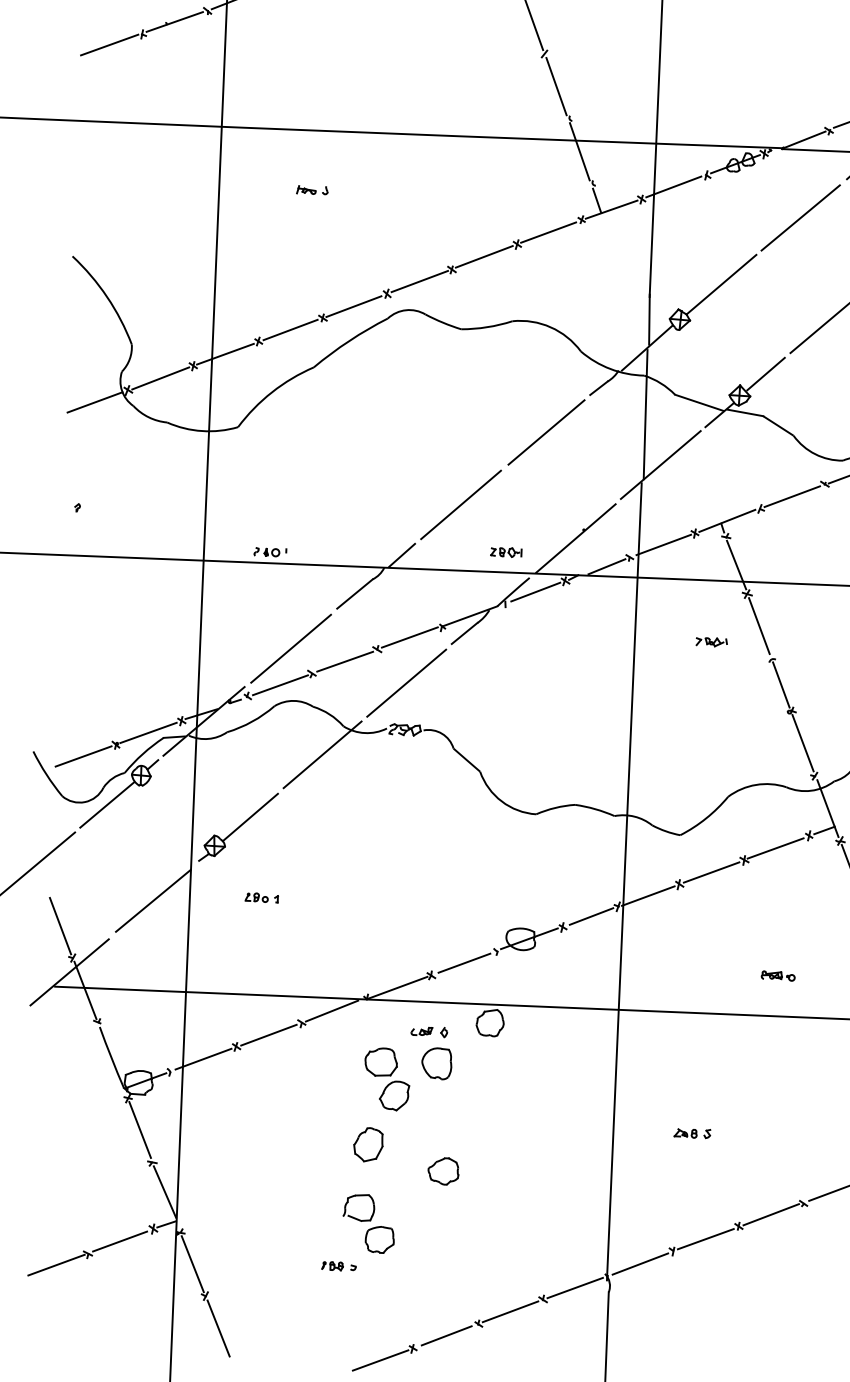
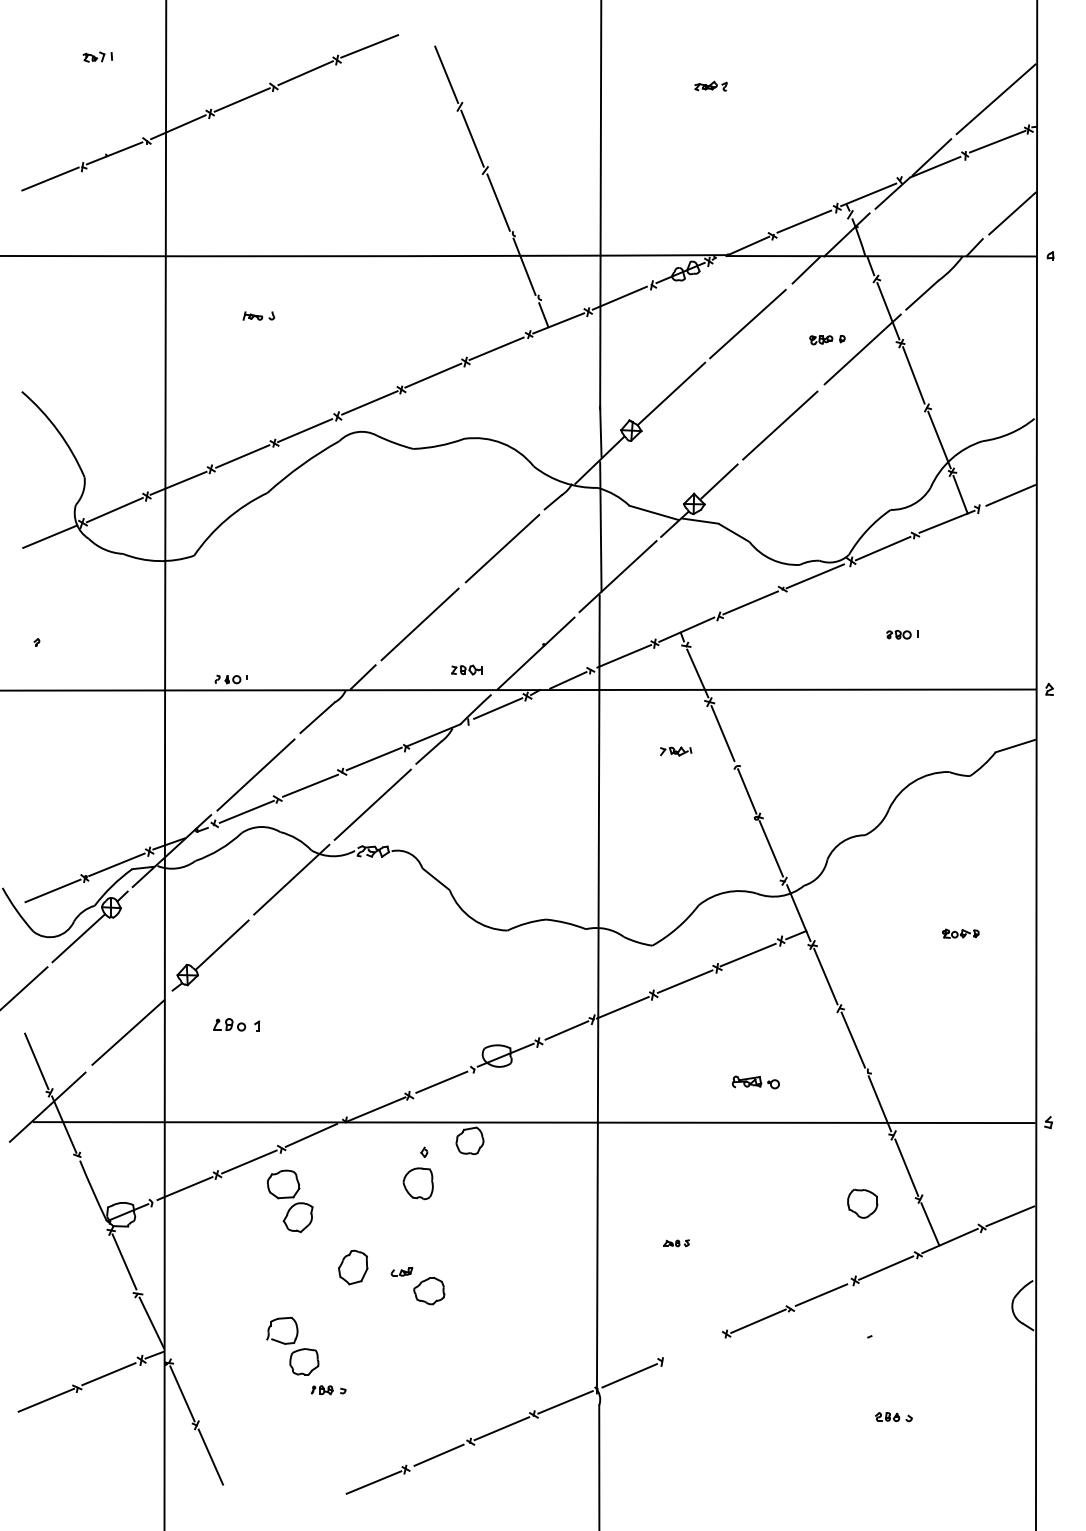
part: (261, 898) -> (236, 1025), size x1.4
part: (777, 976) -> (755, 1082), size x1.4
part: (421, 1030) -> (401, 1271), moved
part: (387, 1078) -> (290, 1200), moved
part: (692, 1133) -> (676, 1243), size x0.7
part: (368, 1222) -> (292, 1345), moved
line: (705, 1239) -> (693, 1348), removed

